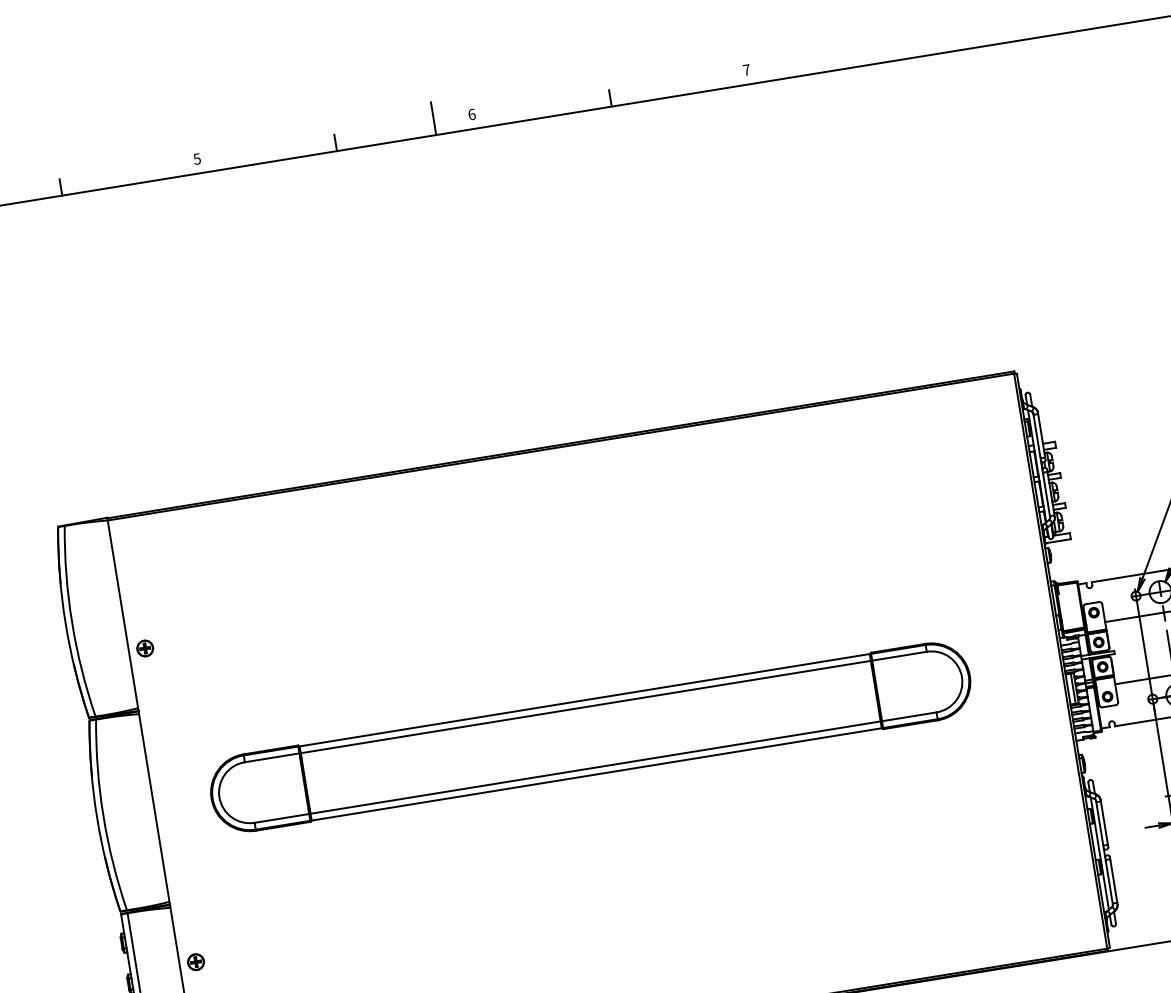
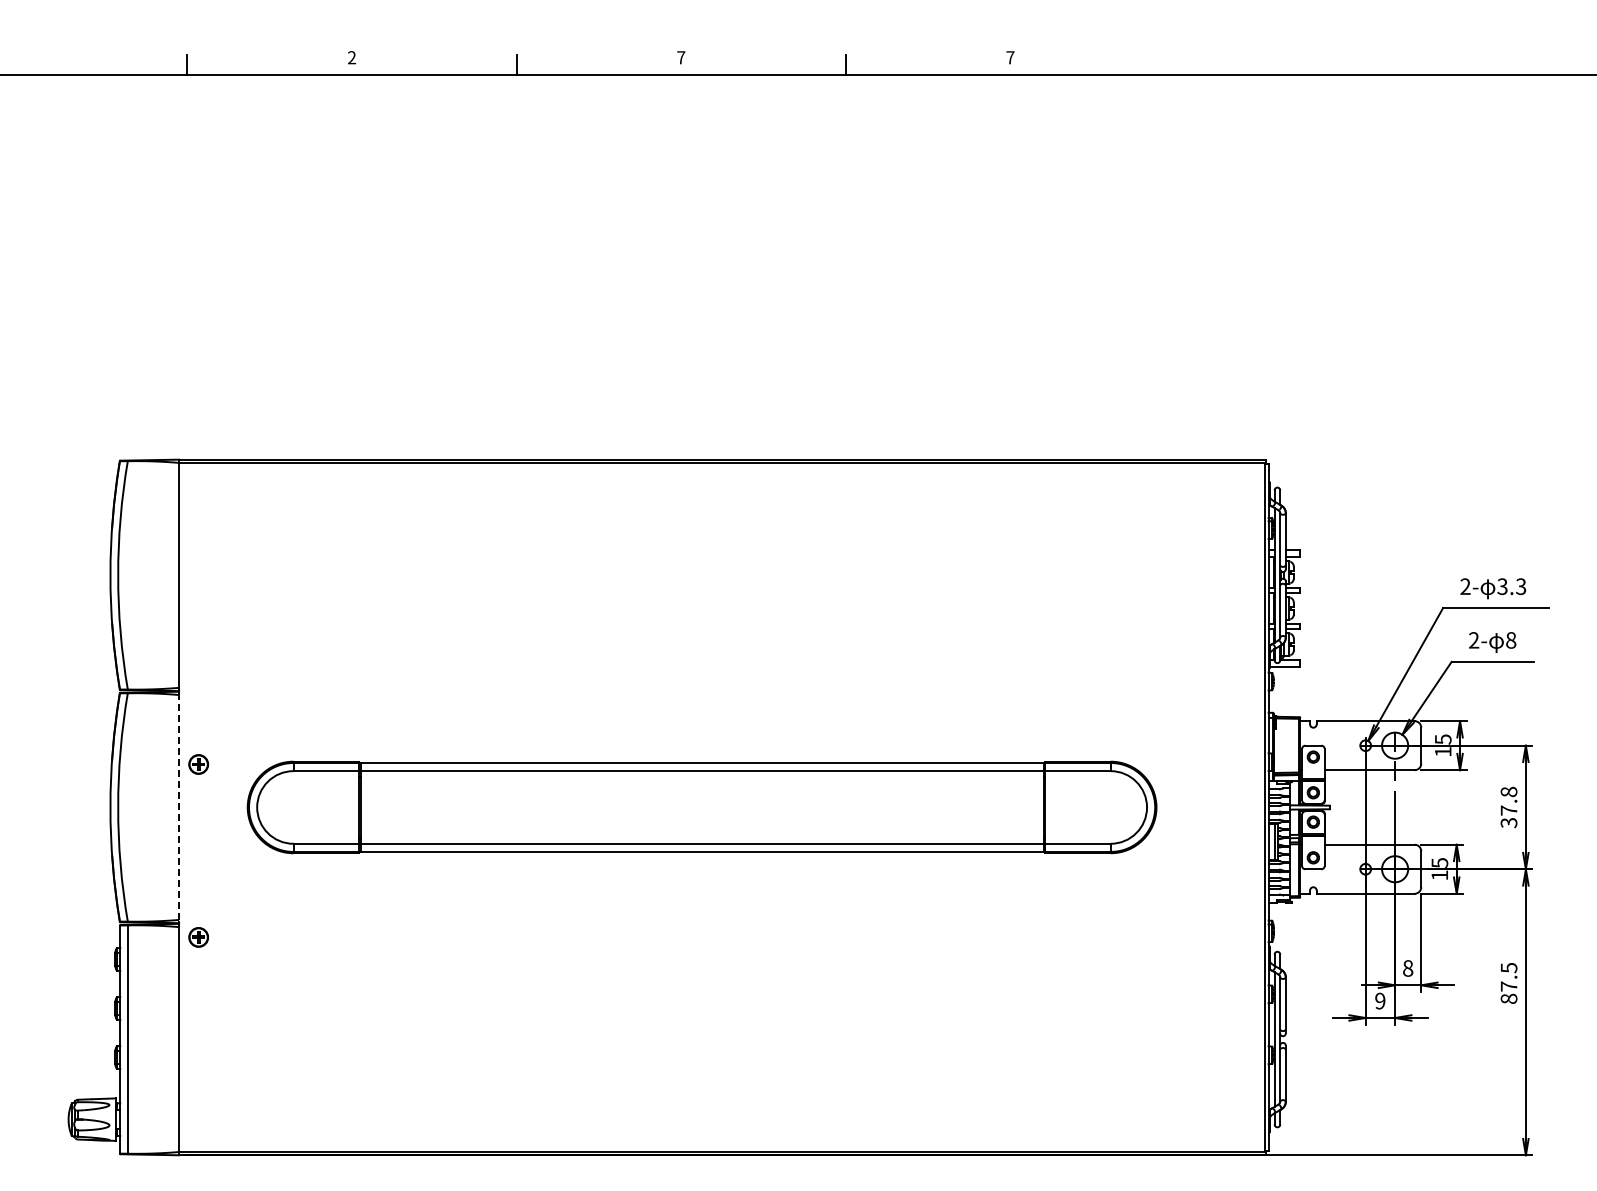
text: (472, 114) -> (681, 57), 6 -> 7
line: (433, 118) -> (635, 54), removed
text: (196, 158) -> (351, 57), 5 -> 2
part: (145, 648) -> (198, 764), moved
line: (154, 807) -> (179, 807), solid -> dashed
part: (195, 962) -> (198, 937), moved

